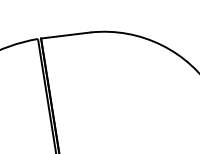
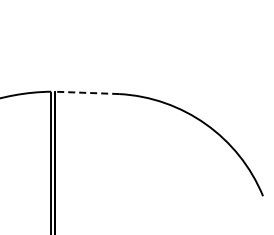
line: (65, 35) -> (86, 92), solid -> dashed

